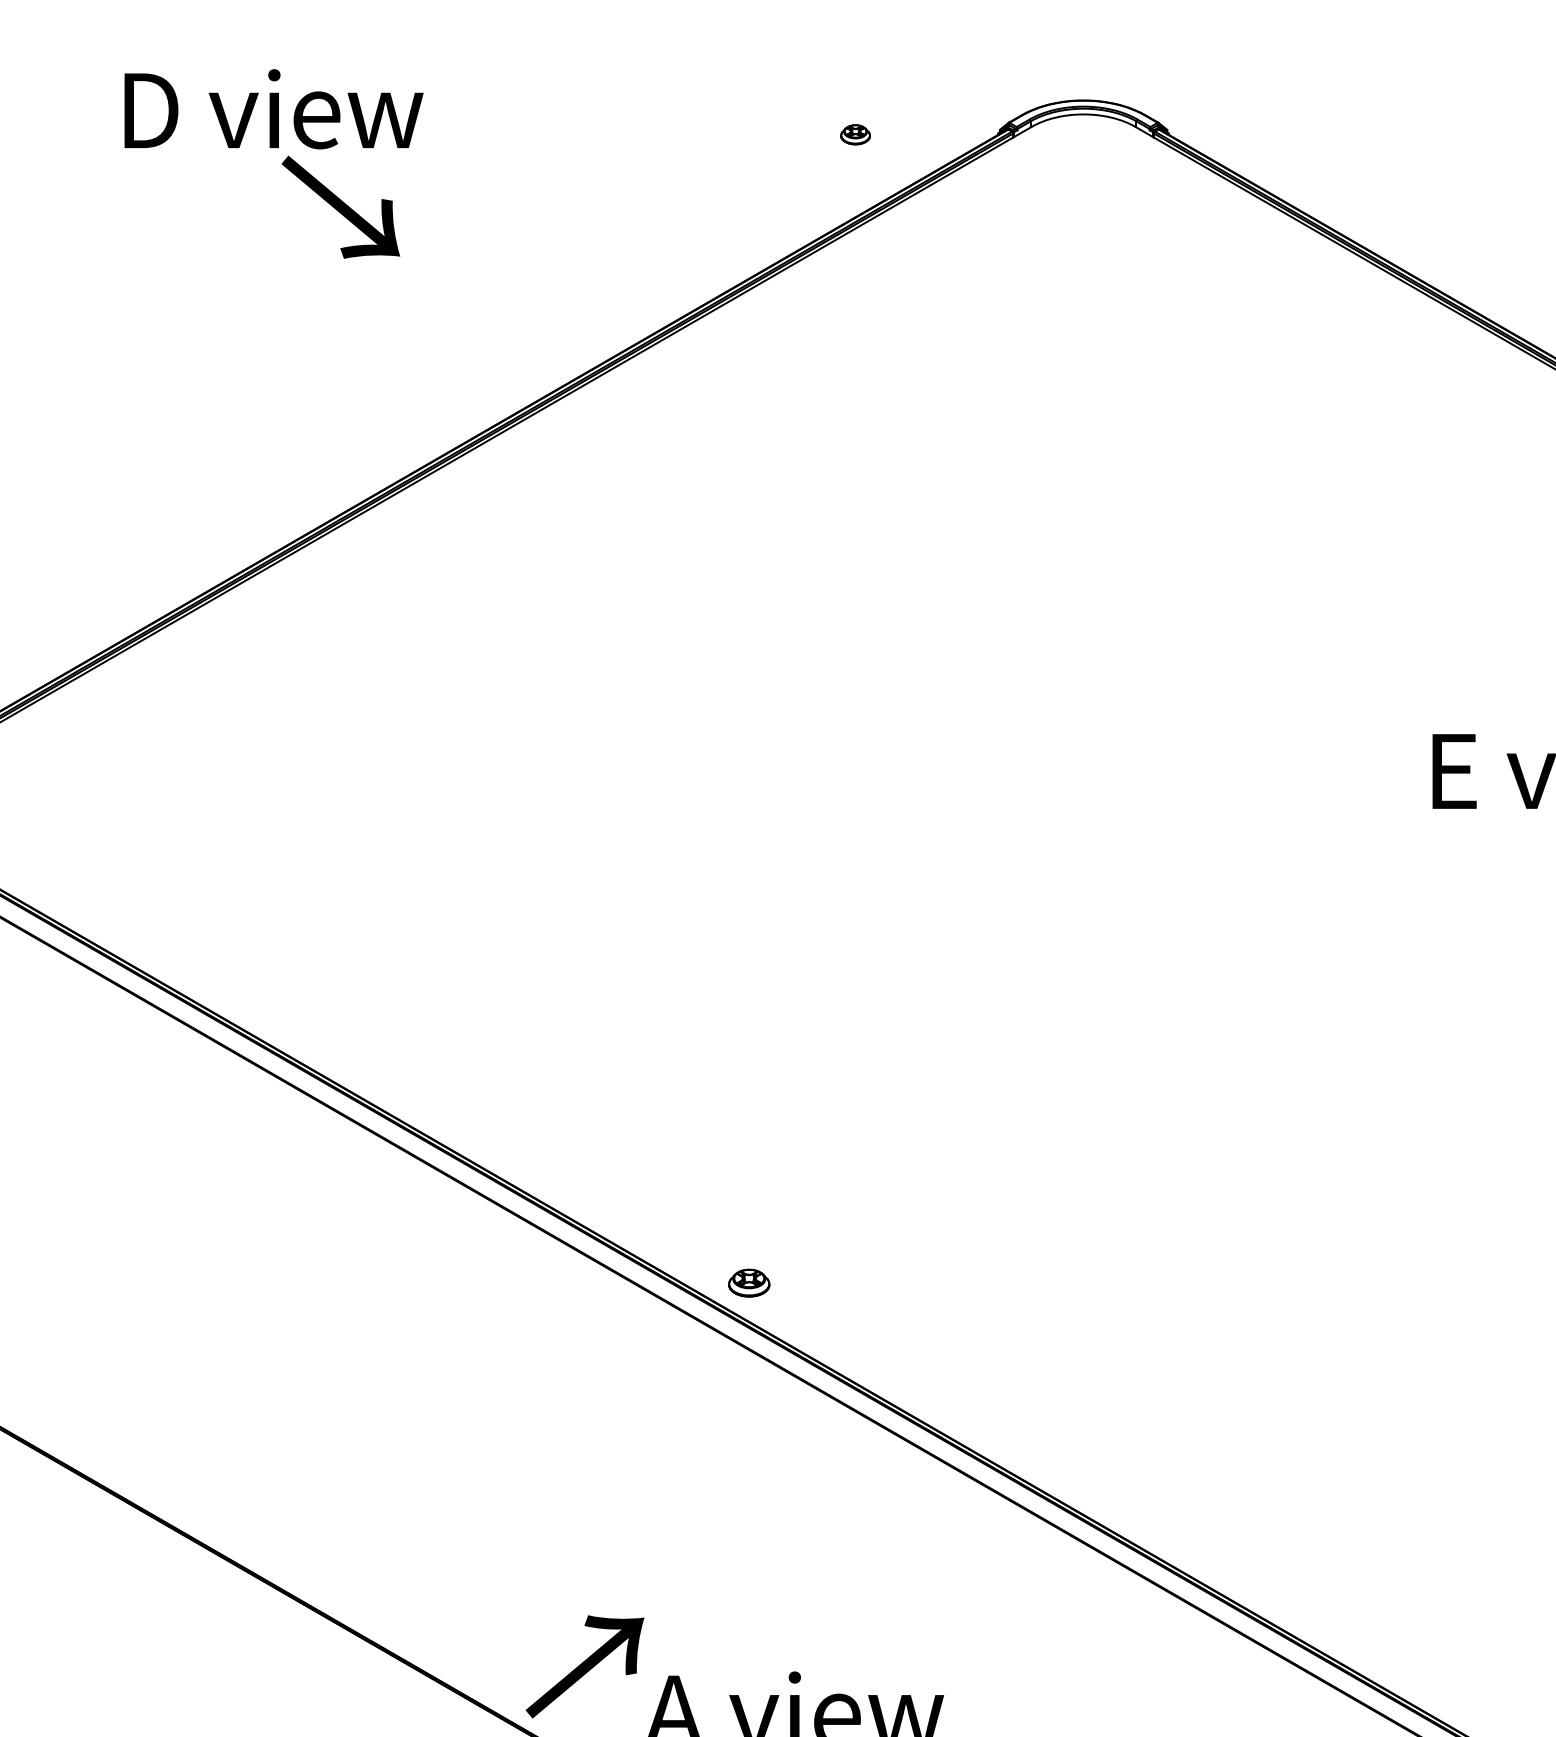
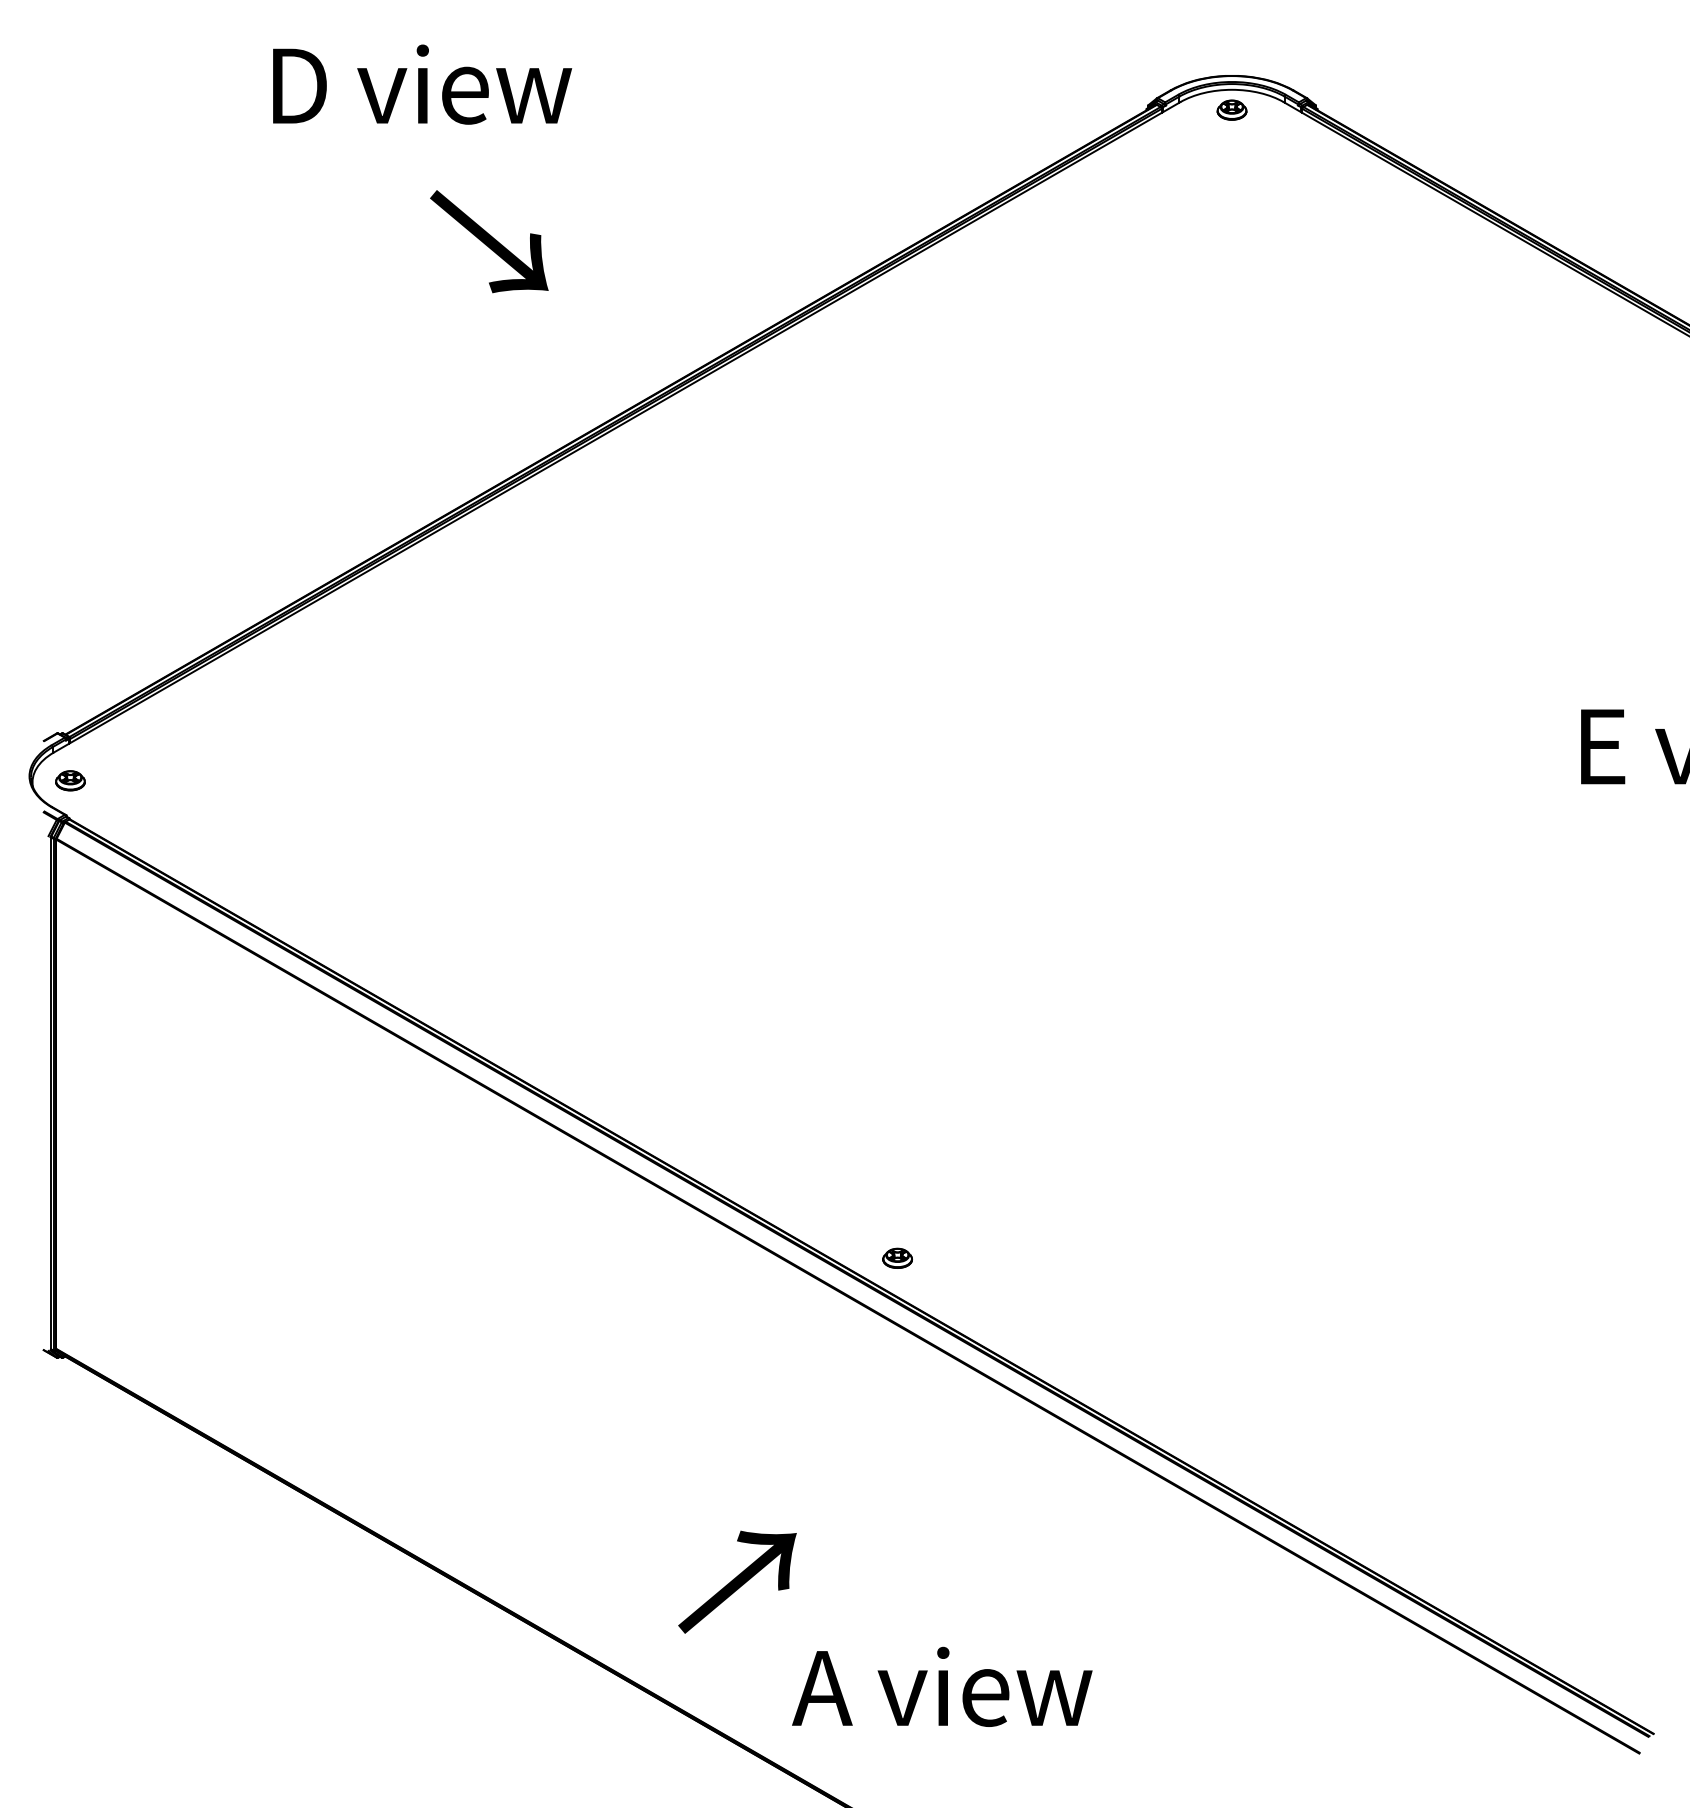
part: (855, 134) -> (1231, 109), moved
text: (341, 207) -> (489, 241), moved
part: (749, 1282) -> (897, 1257), size x0.71
text: (585, 1666) -> (737, 1581), moved

